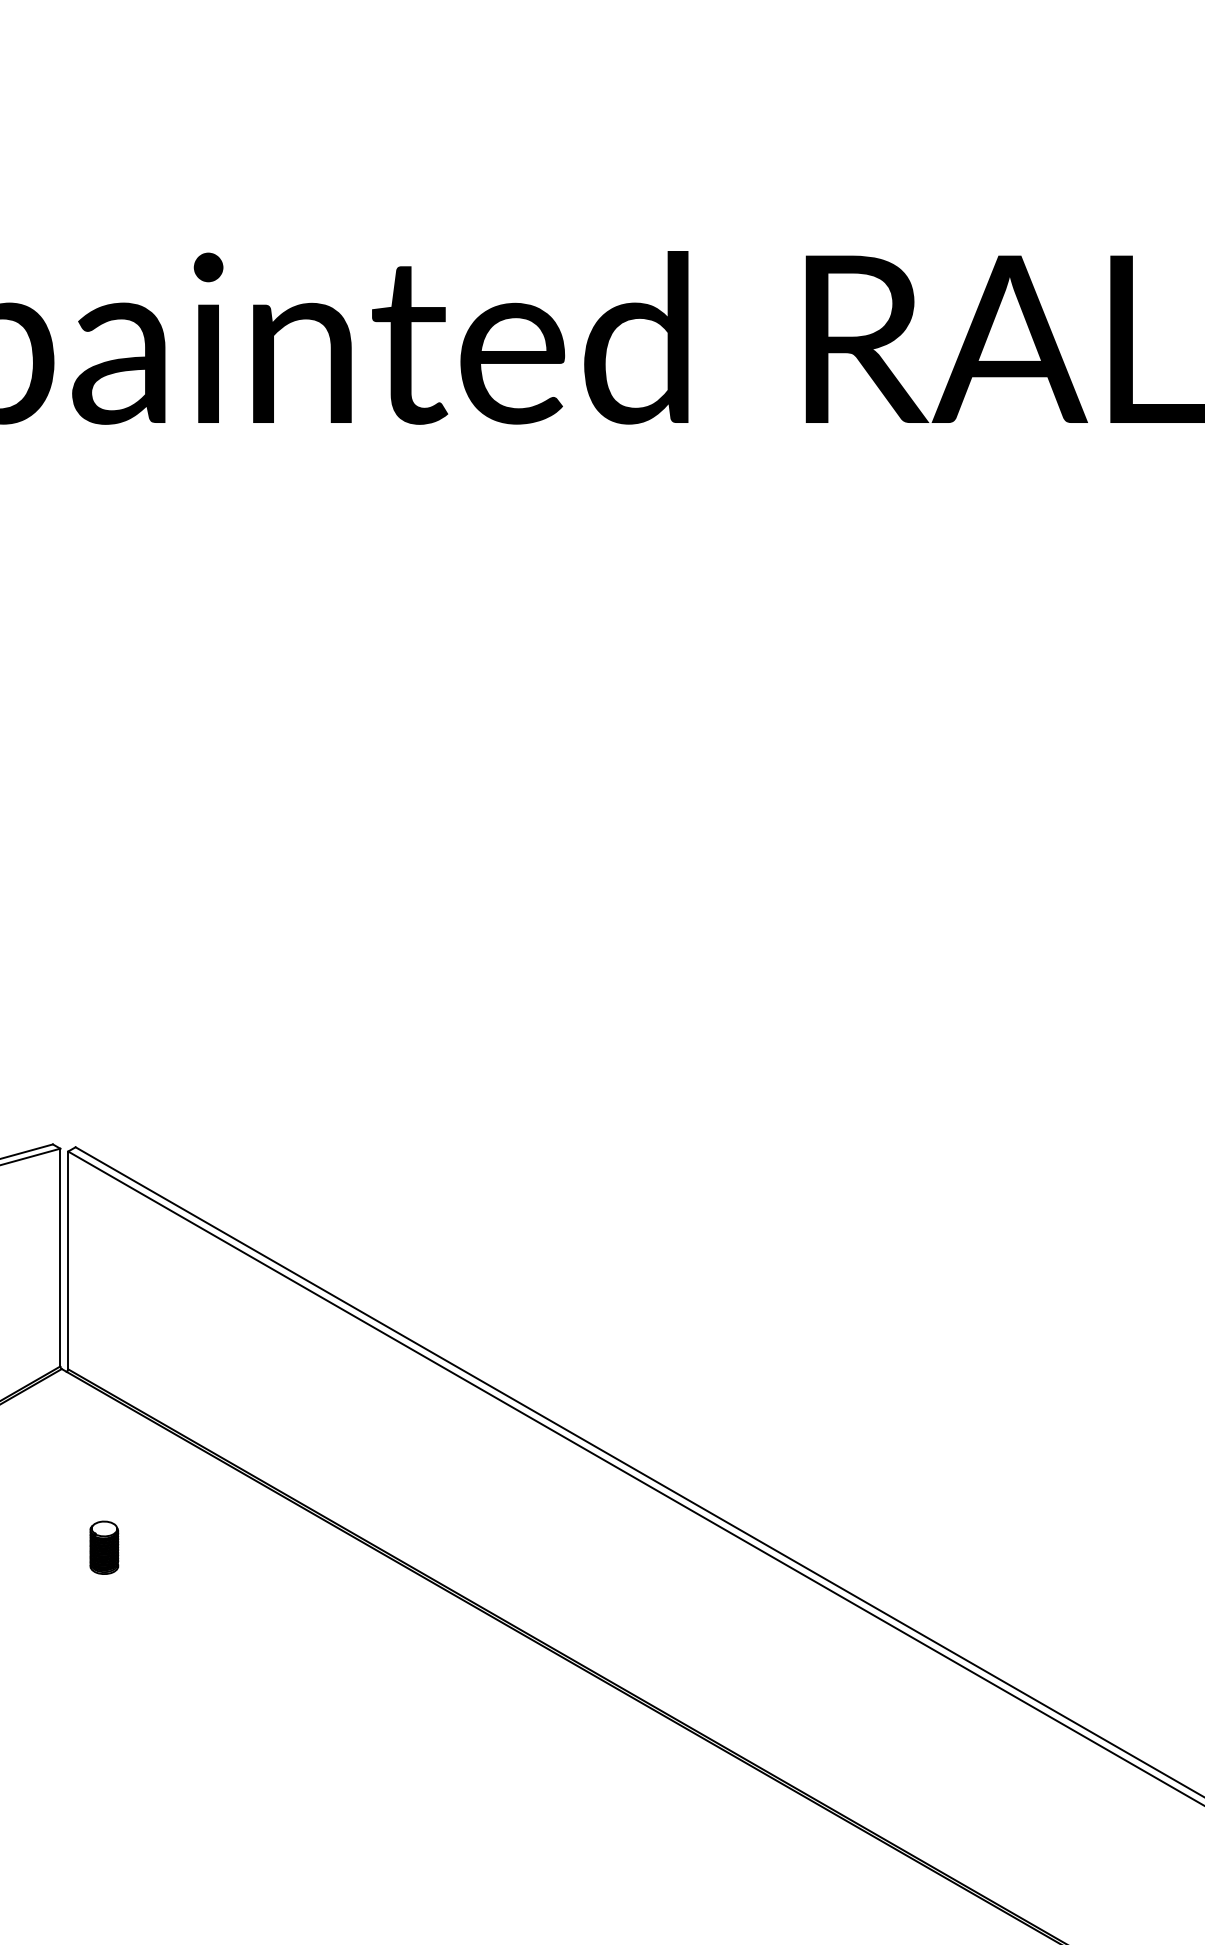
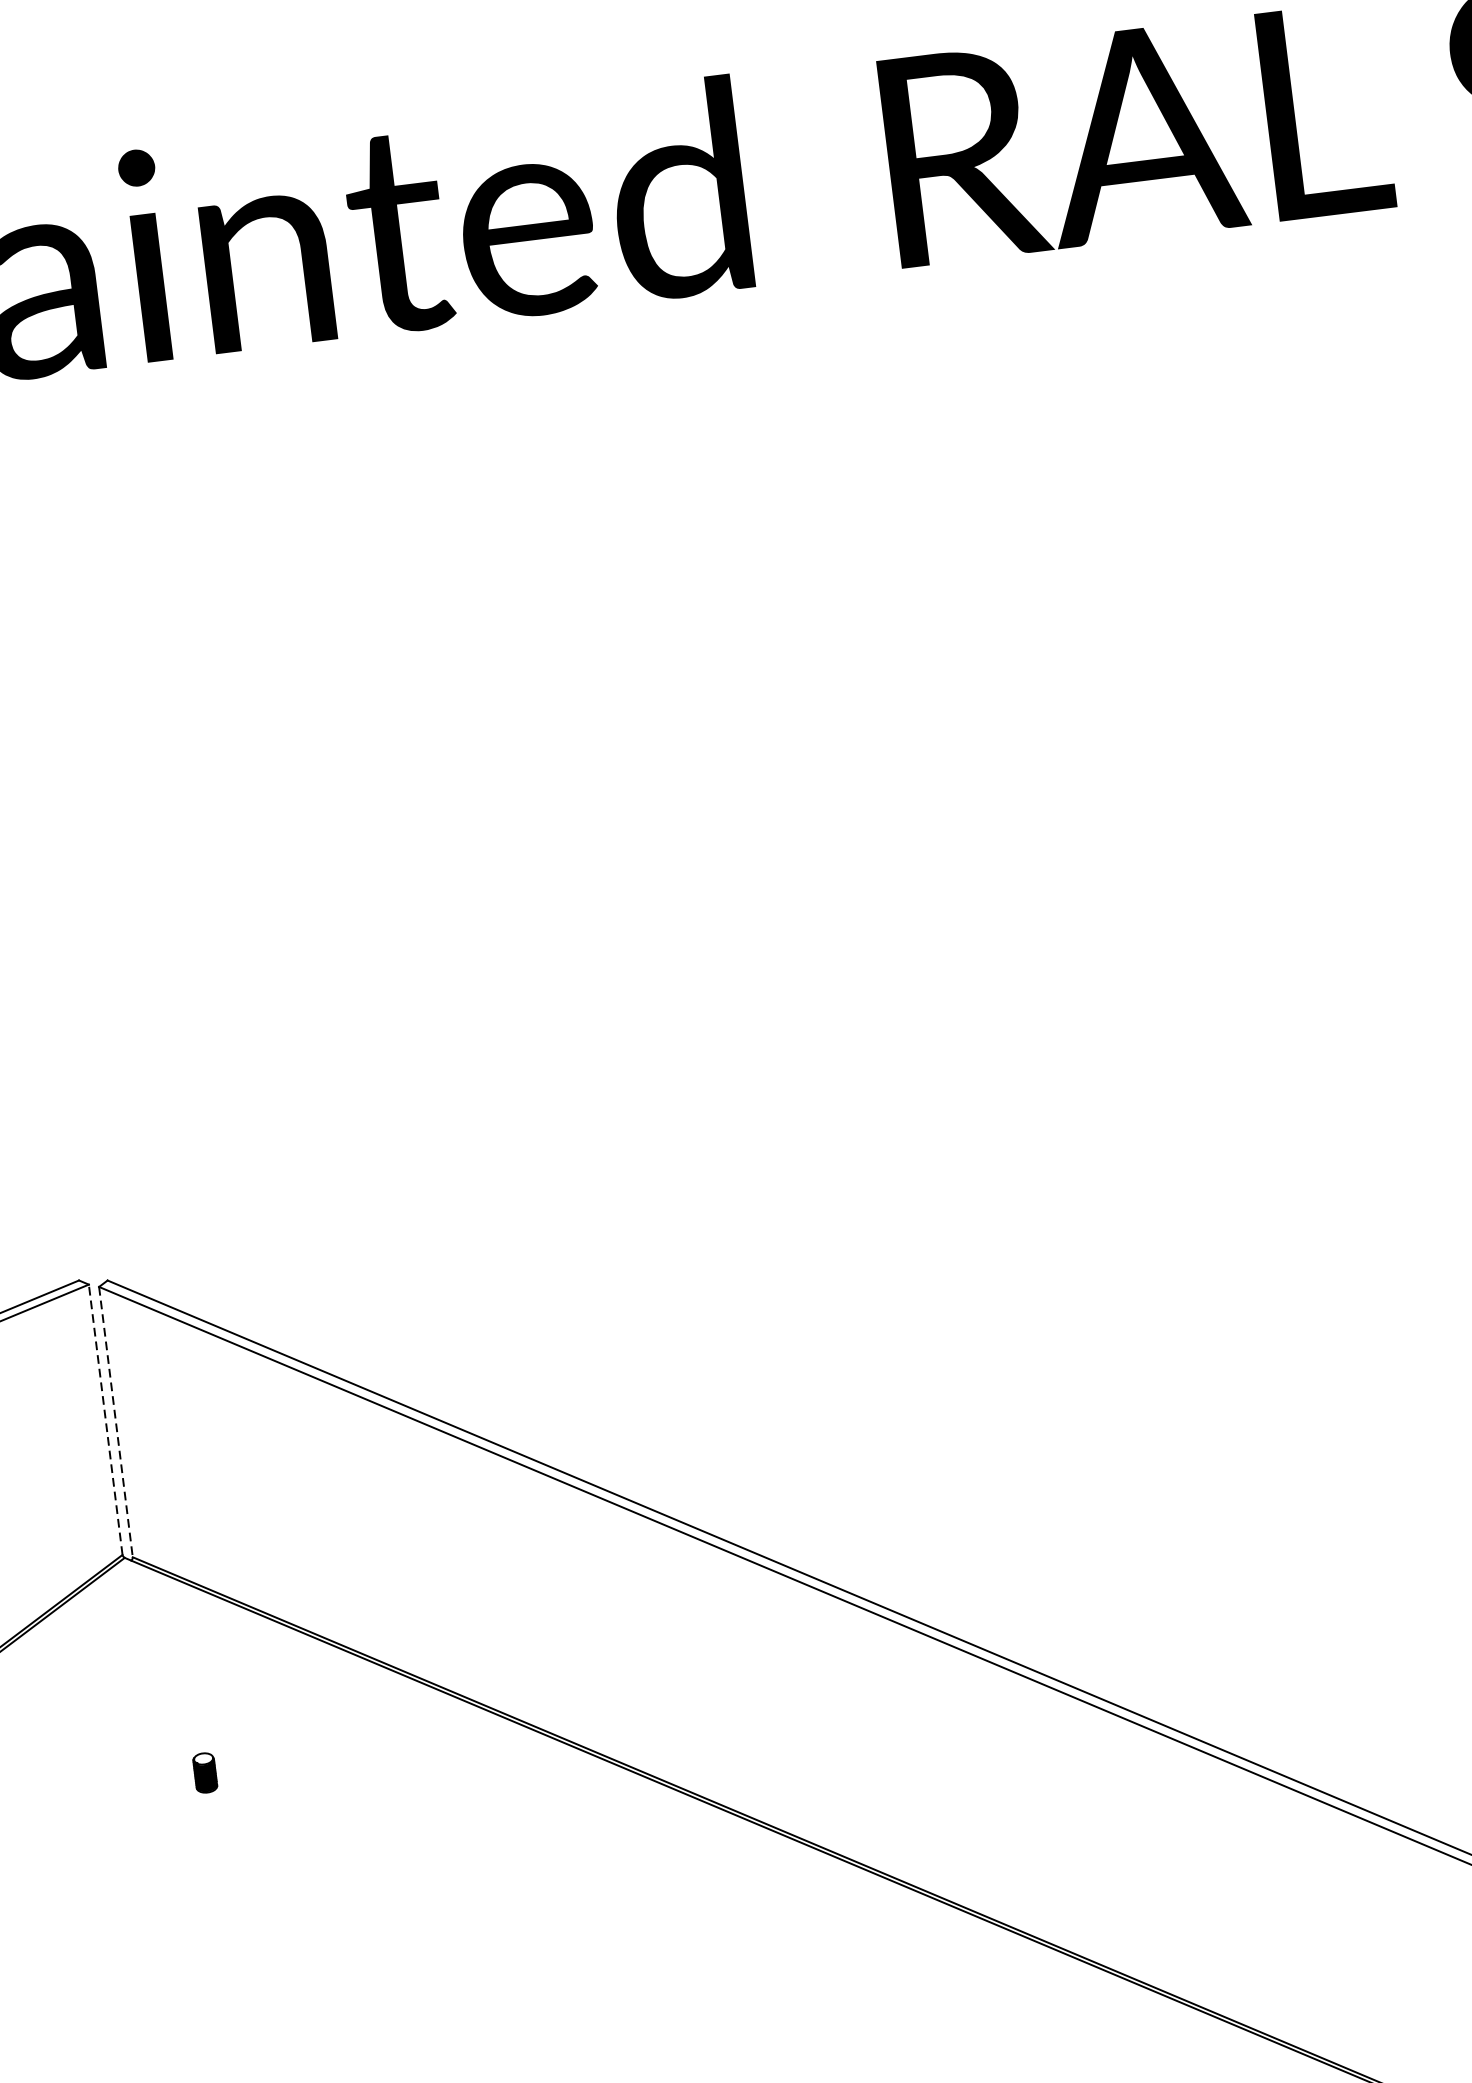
line: (60, 1257) -> (105, 1419), solid -> dashed
line: (68, 1260) -> (116, 1422), solid -> dashed
part: (104, 1547) -> (205, 1772), size x0.6

